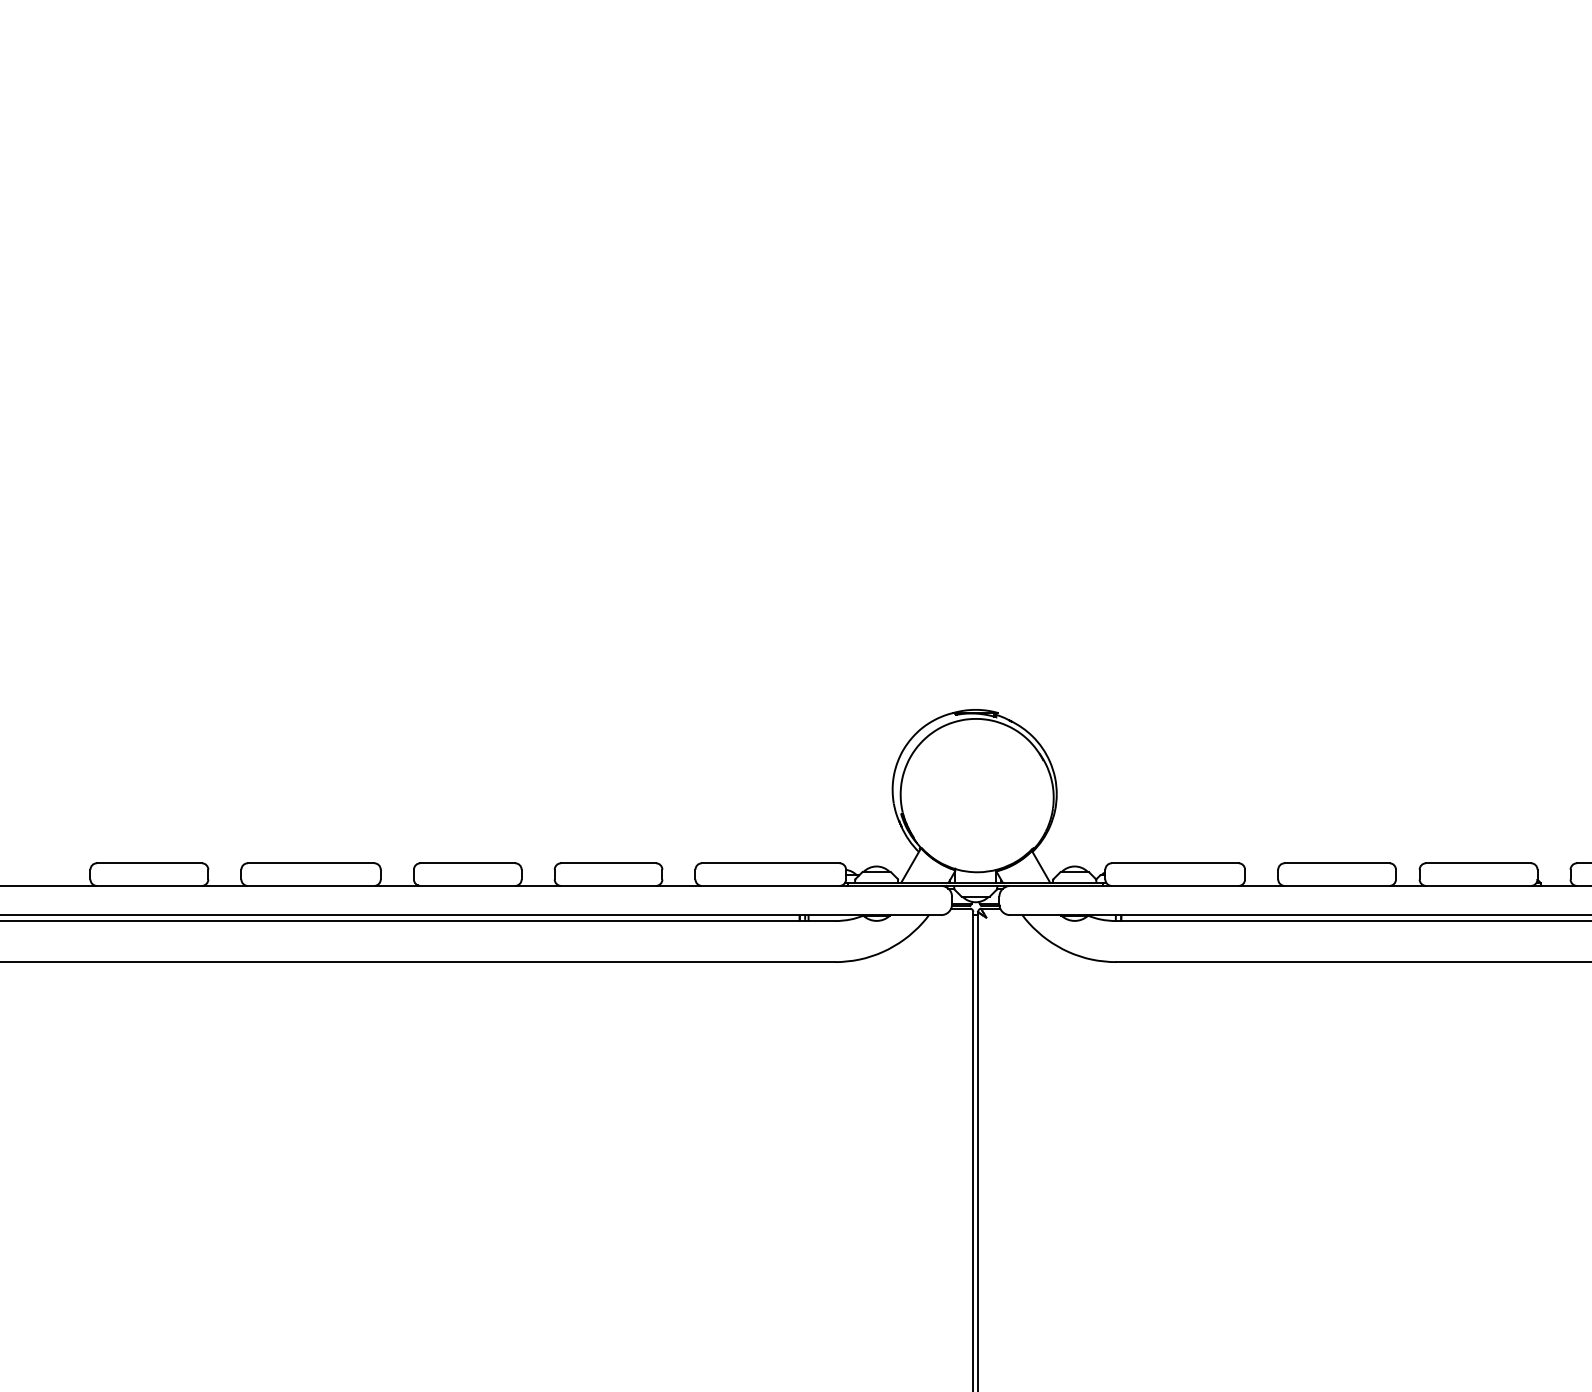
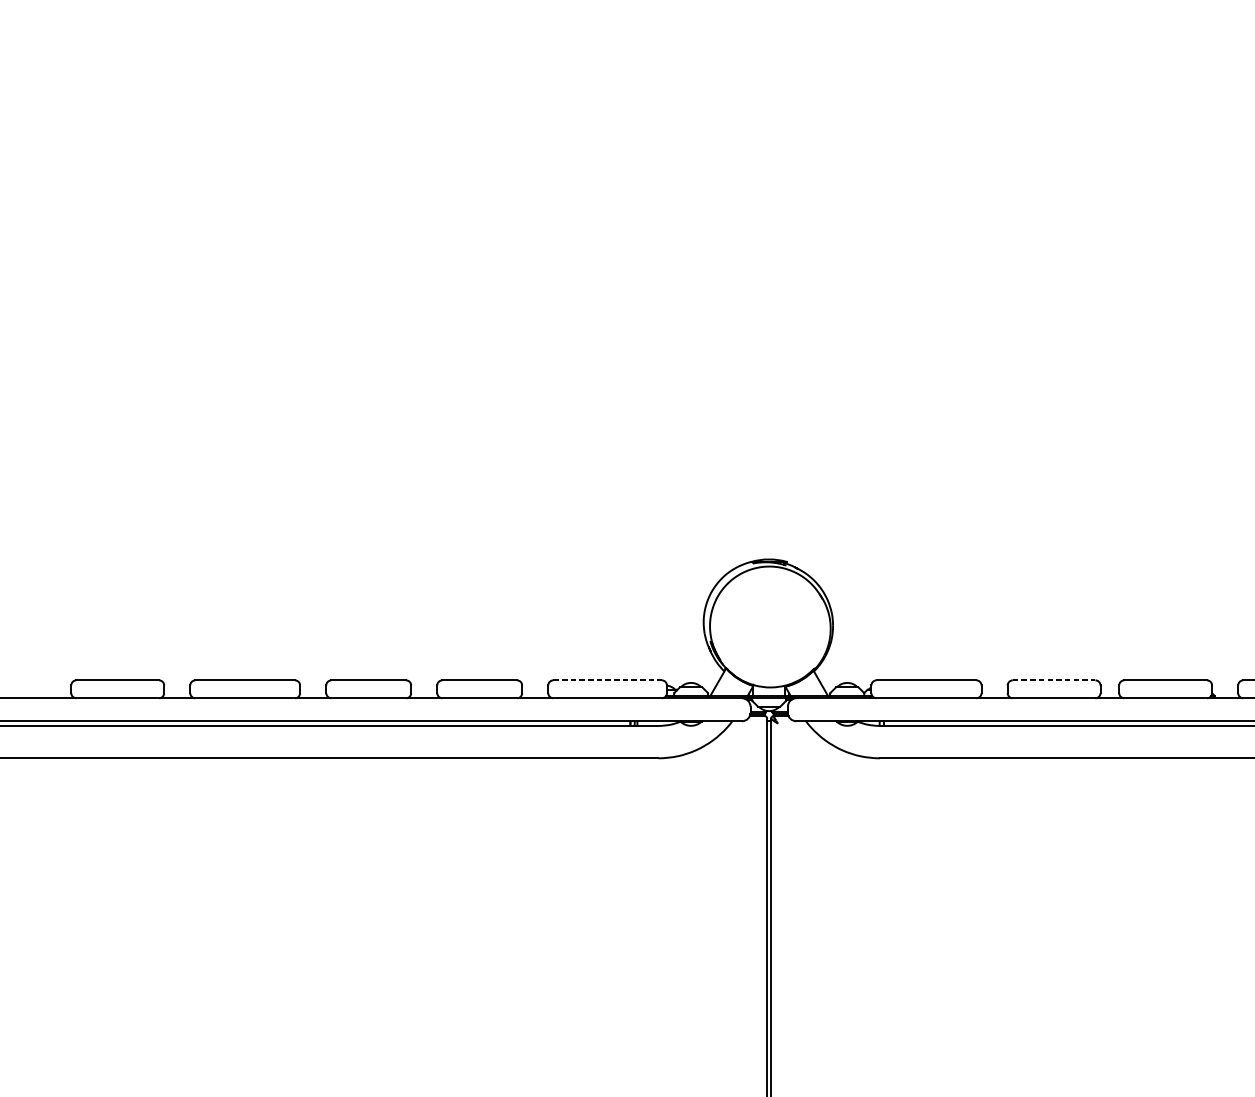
line: (770, 863) -> (607, 680), solid -> dashed
line: (1337, 863) -> (1054, 680), solid -> dashed

